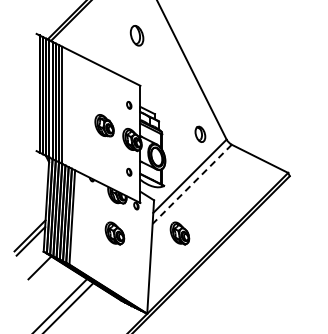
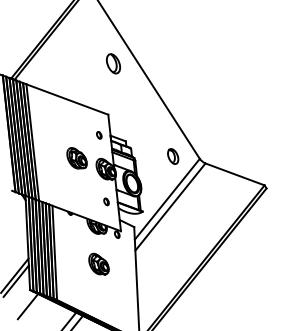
part: (136, 35) -> (112, 63), moved
line: (192, 184) -> (170, 207), dashed -> solid
part: (179, 233) -> (163, 257), removed

